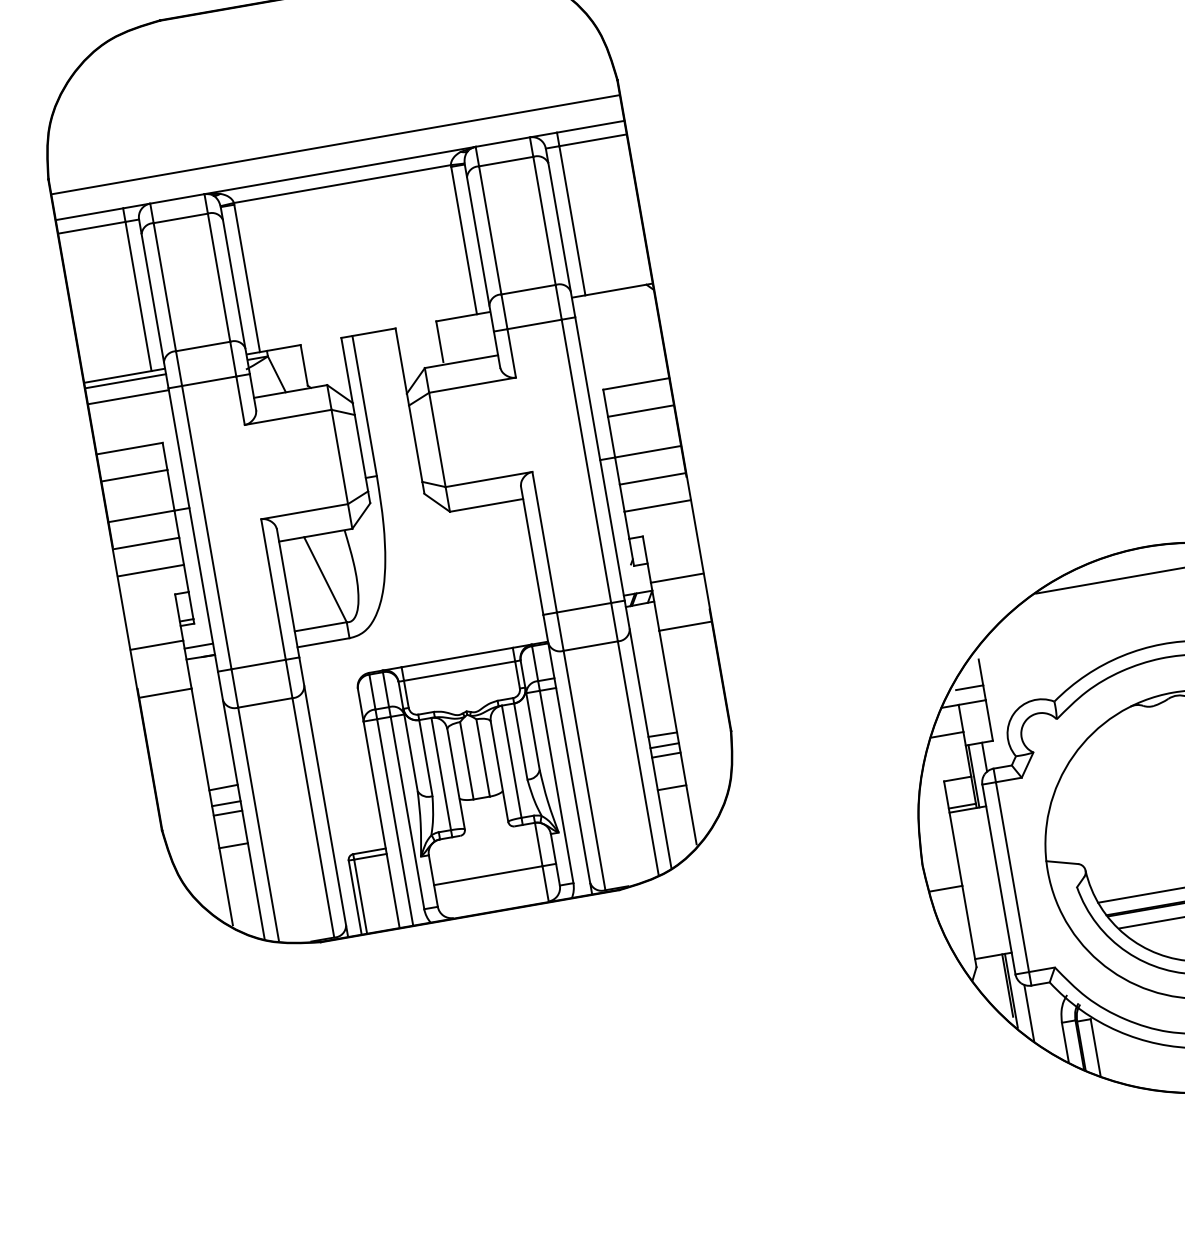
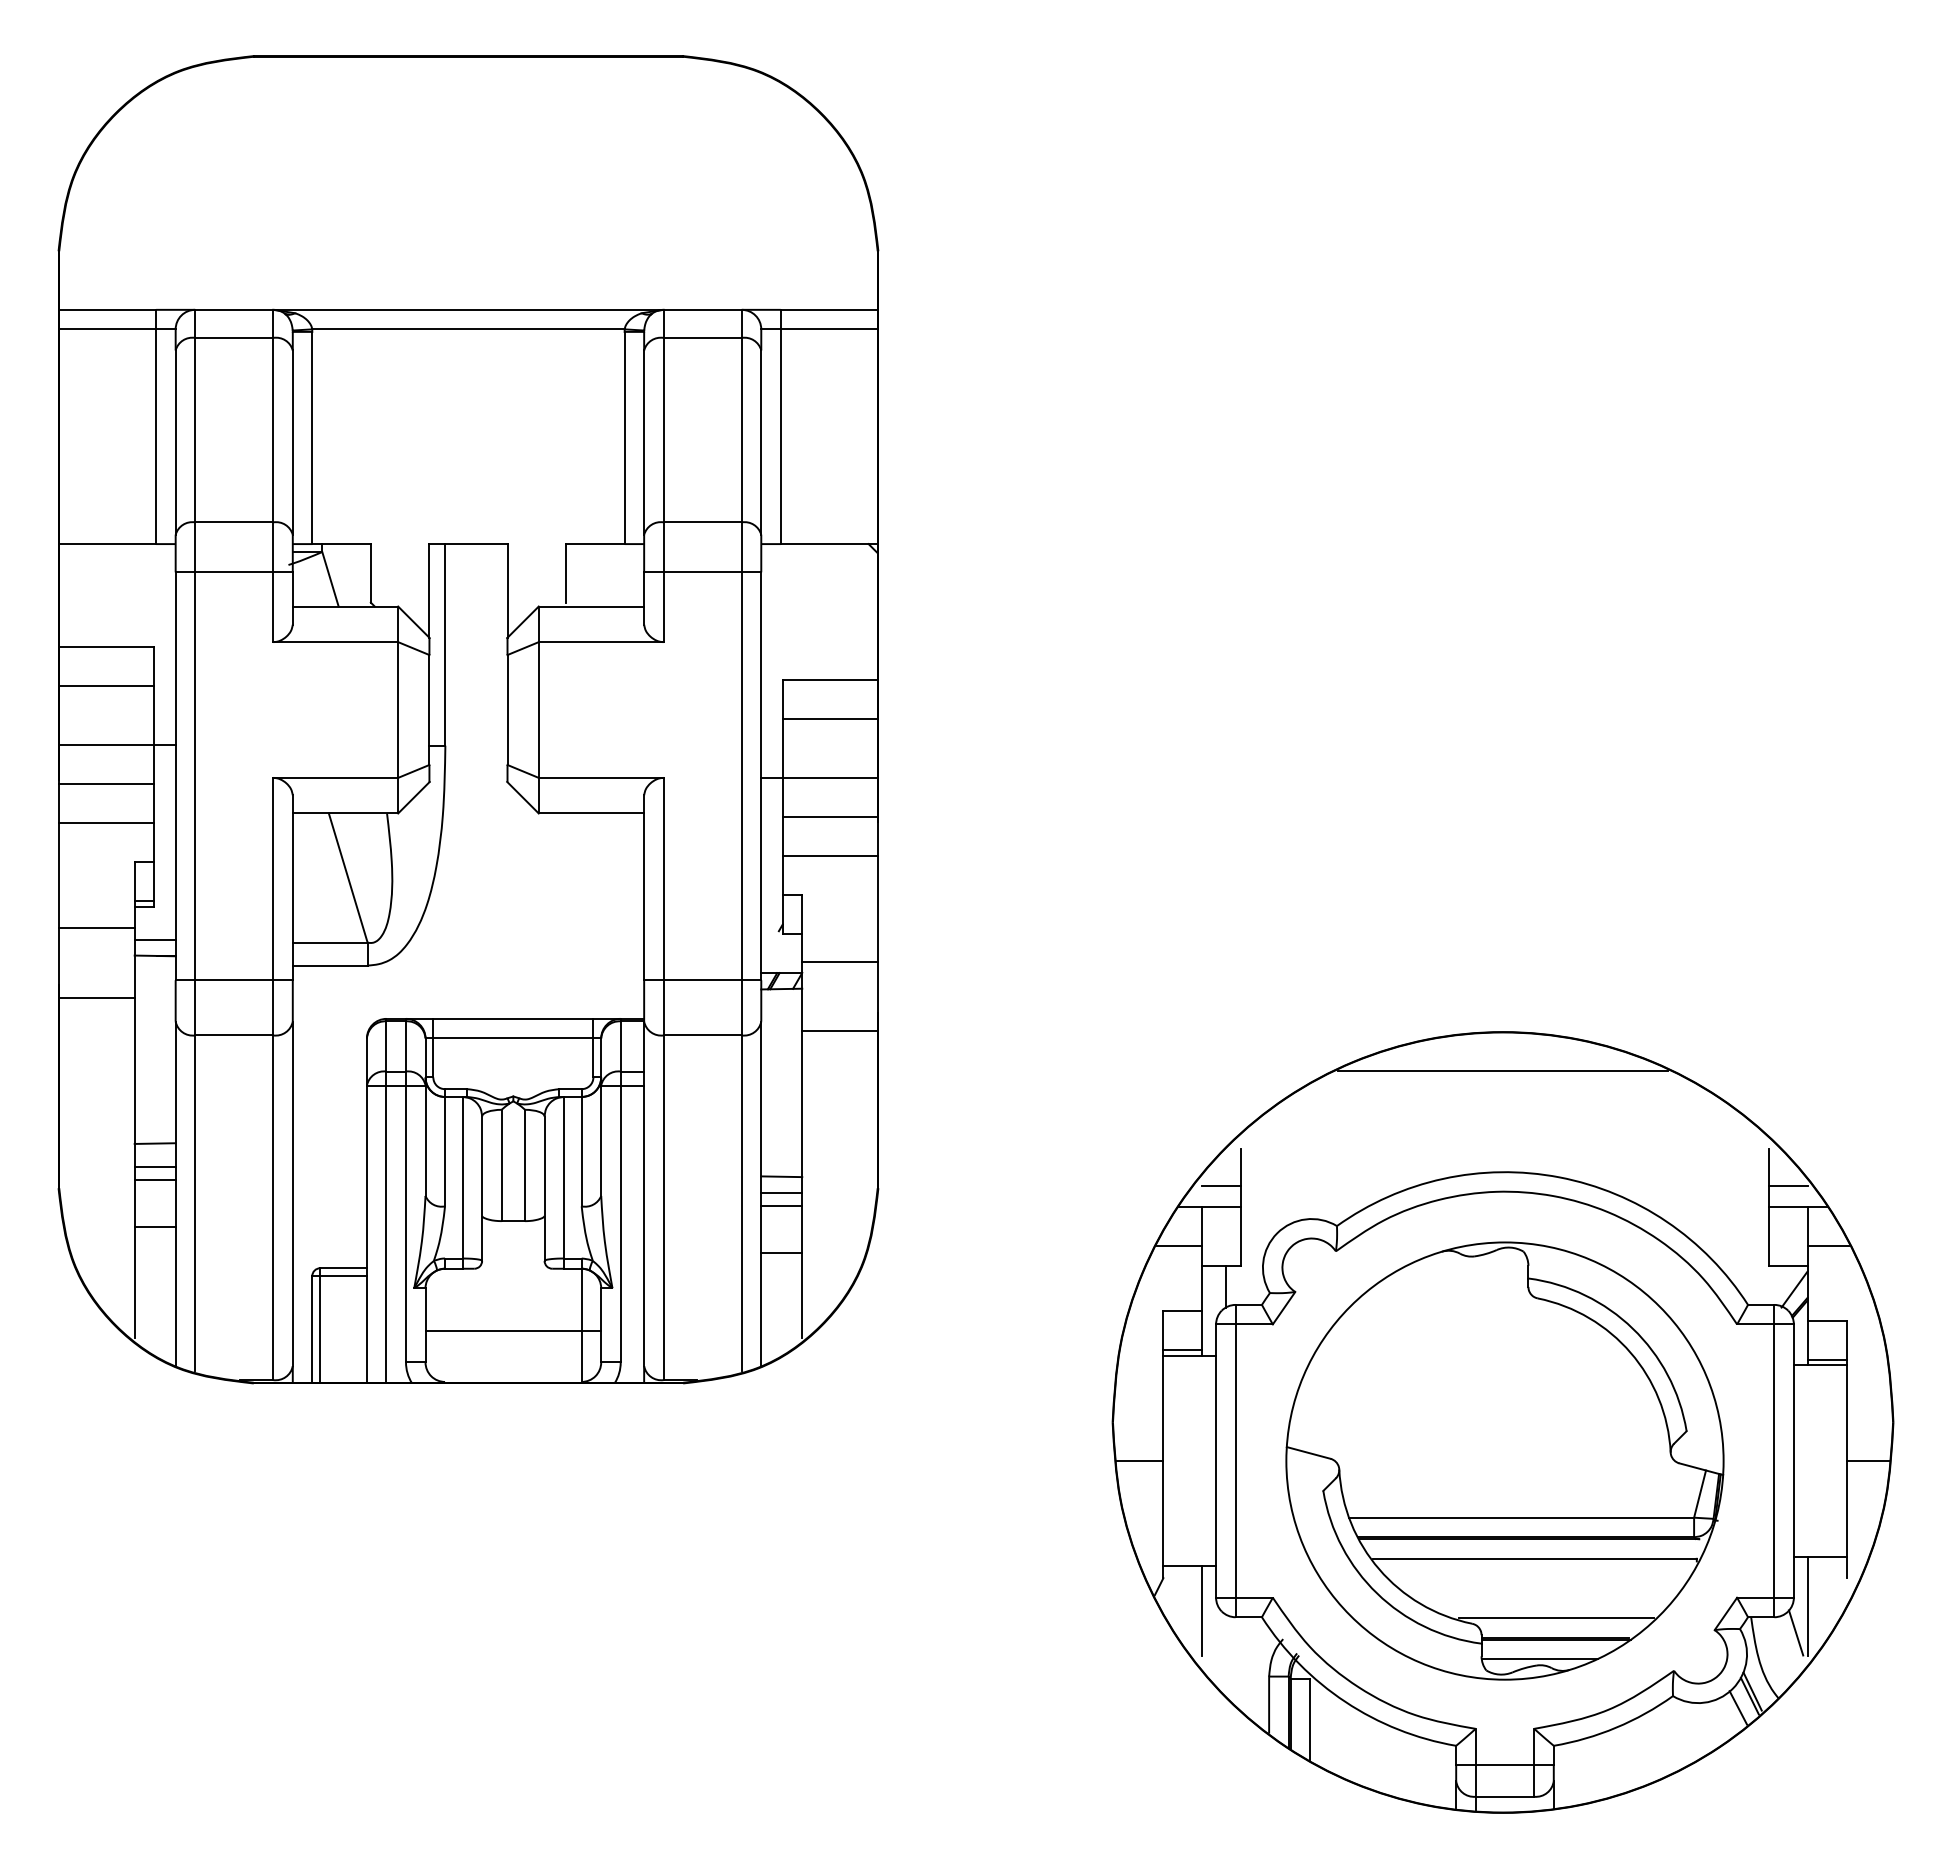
line: (335, 144) -> (468, 272), removed
line: (125, 381) -> (117, 552), removed
line: (128, 396) -> (117, 574), removed
line: (974, 776) -> (1206, 1310), removed
line: (1011, 990) -> (1206, 1619), removed
line: (1029, 1013) -> (1225, 1655), removed

